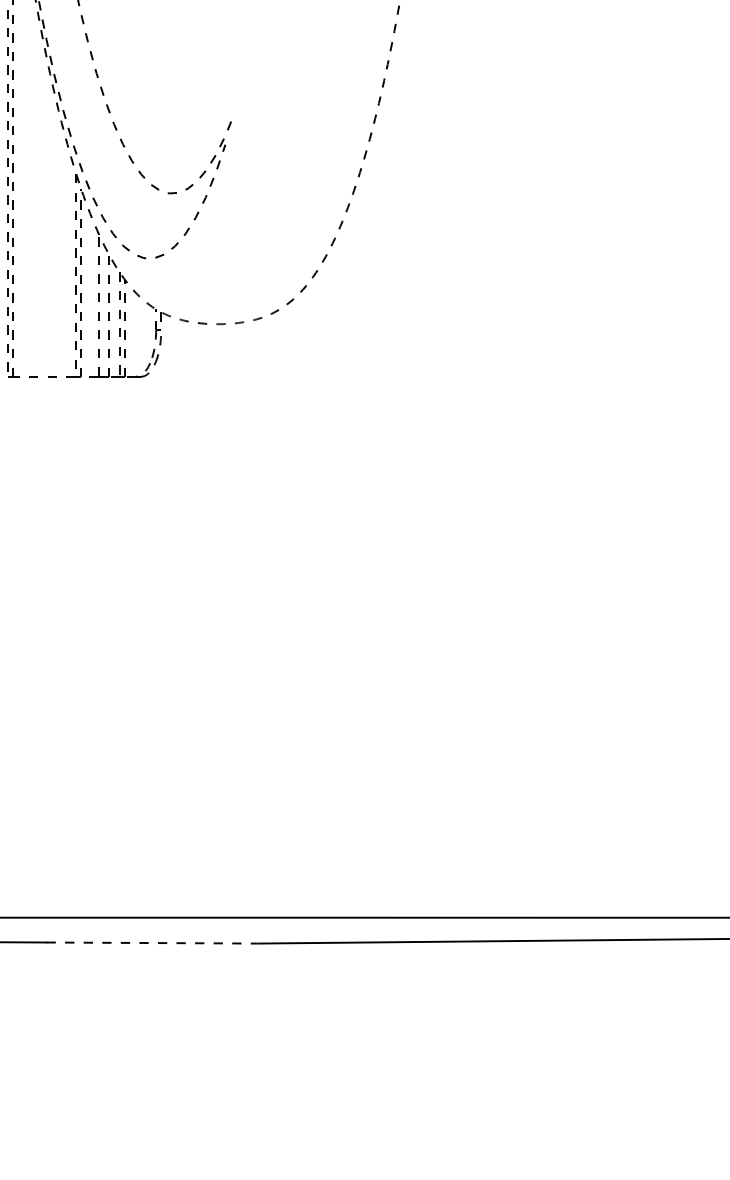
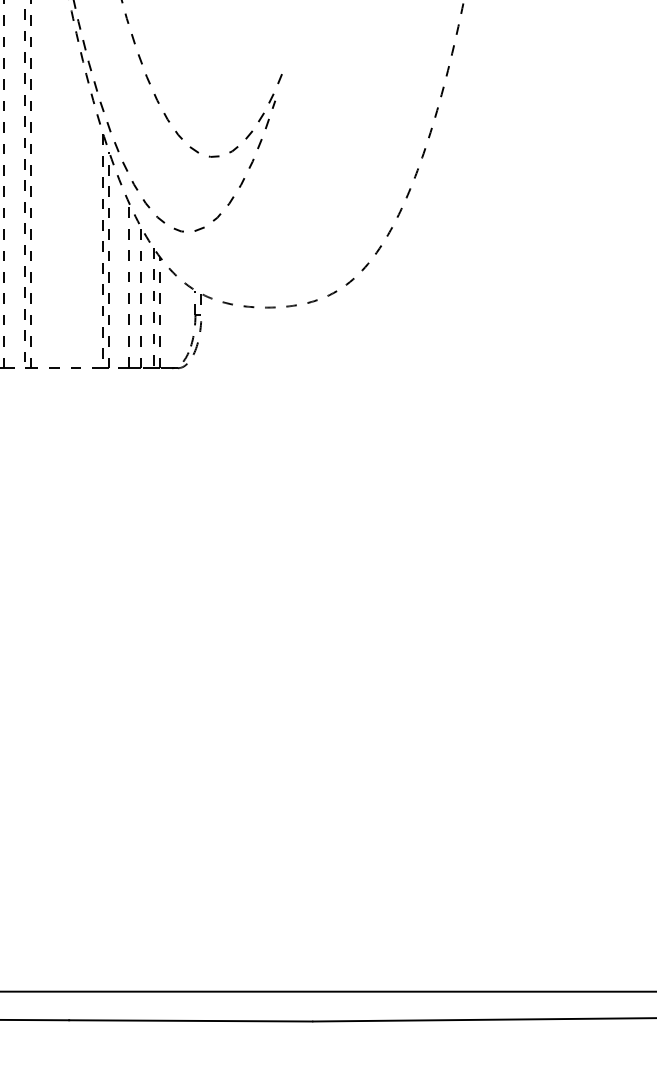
line: (152, 943) -> (191, 1021), dashed -> solid

